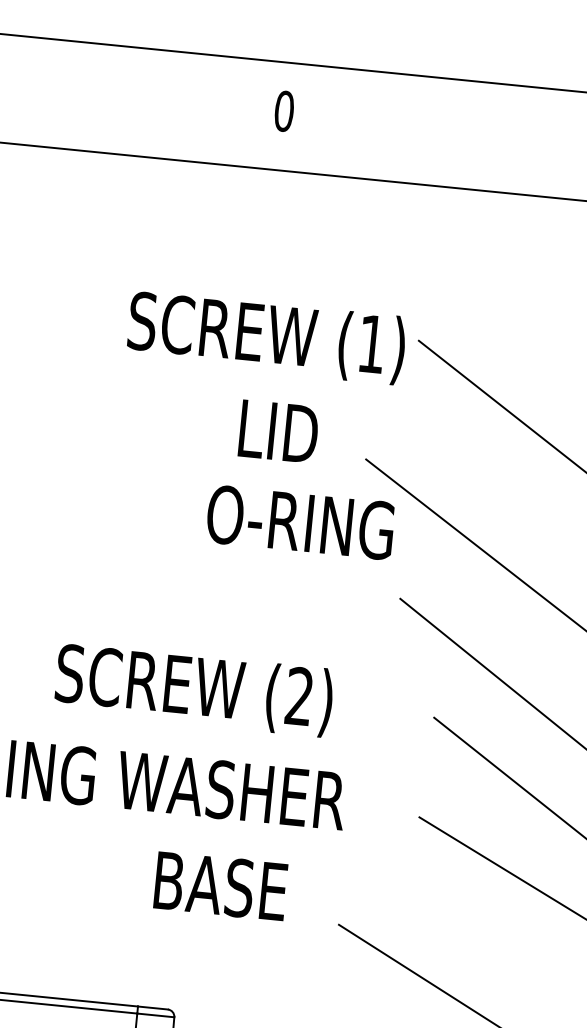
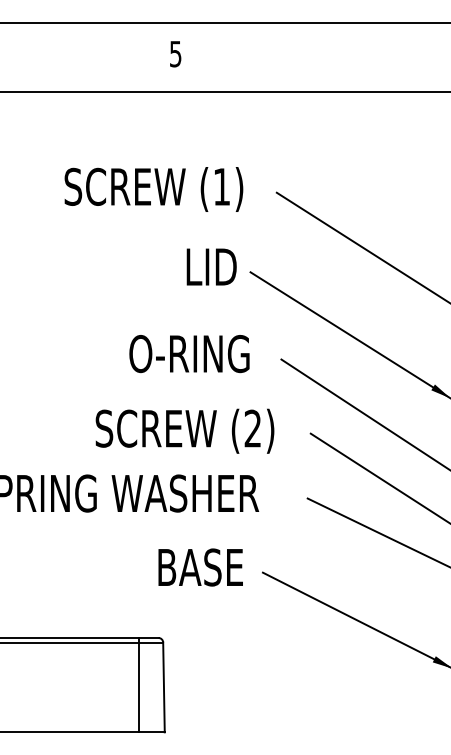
text: (284, 110) -> (175, 53), 0 -> 5
text: (266, 337) -> (153, 189), moved
text: (278, 430) -> (211, 266), moved
text: (300, 523) -> (189, 354), moved
text: (193, 688) -> (184, 430), moved
text: (220, 886) -> (200, 567), moved

